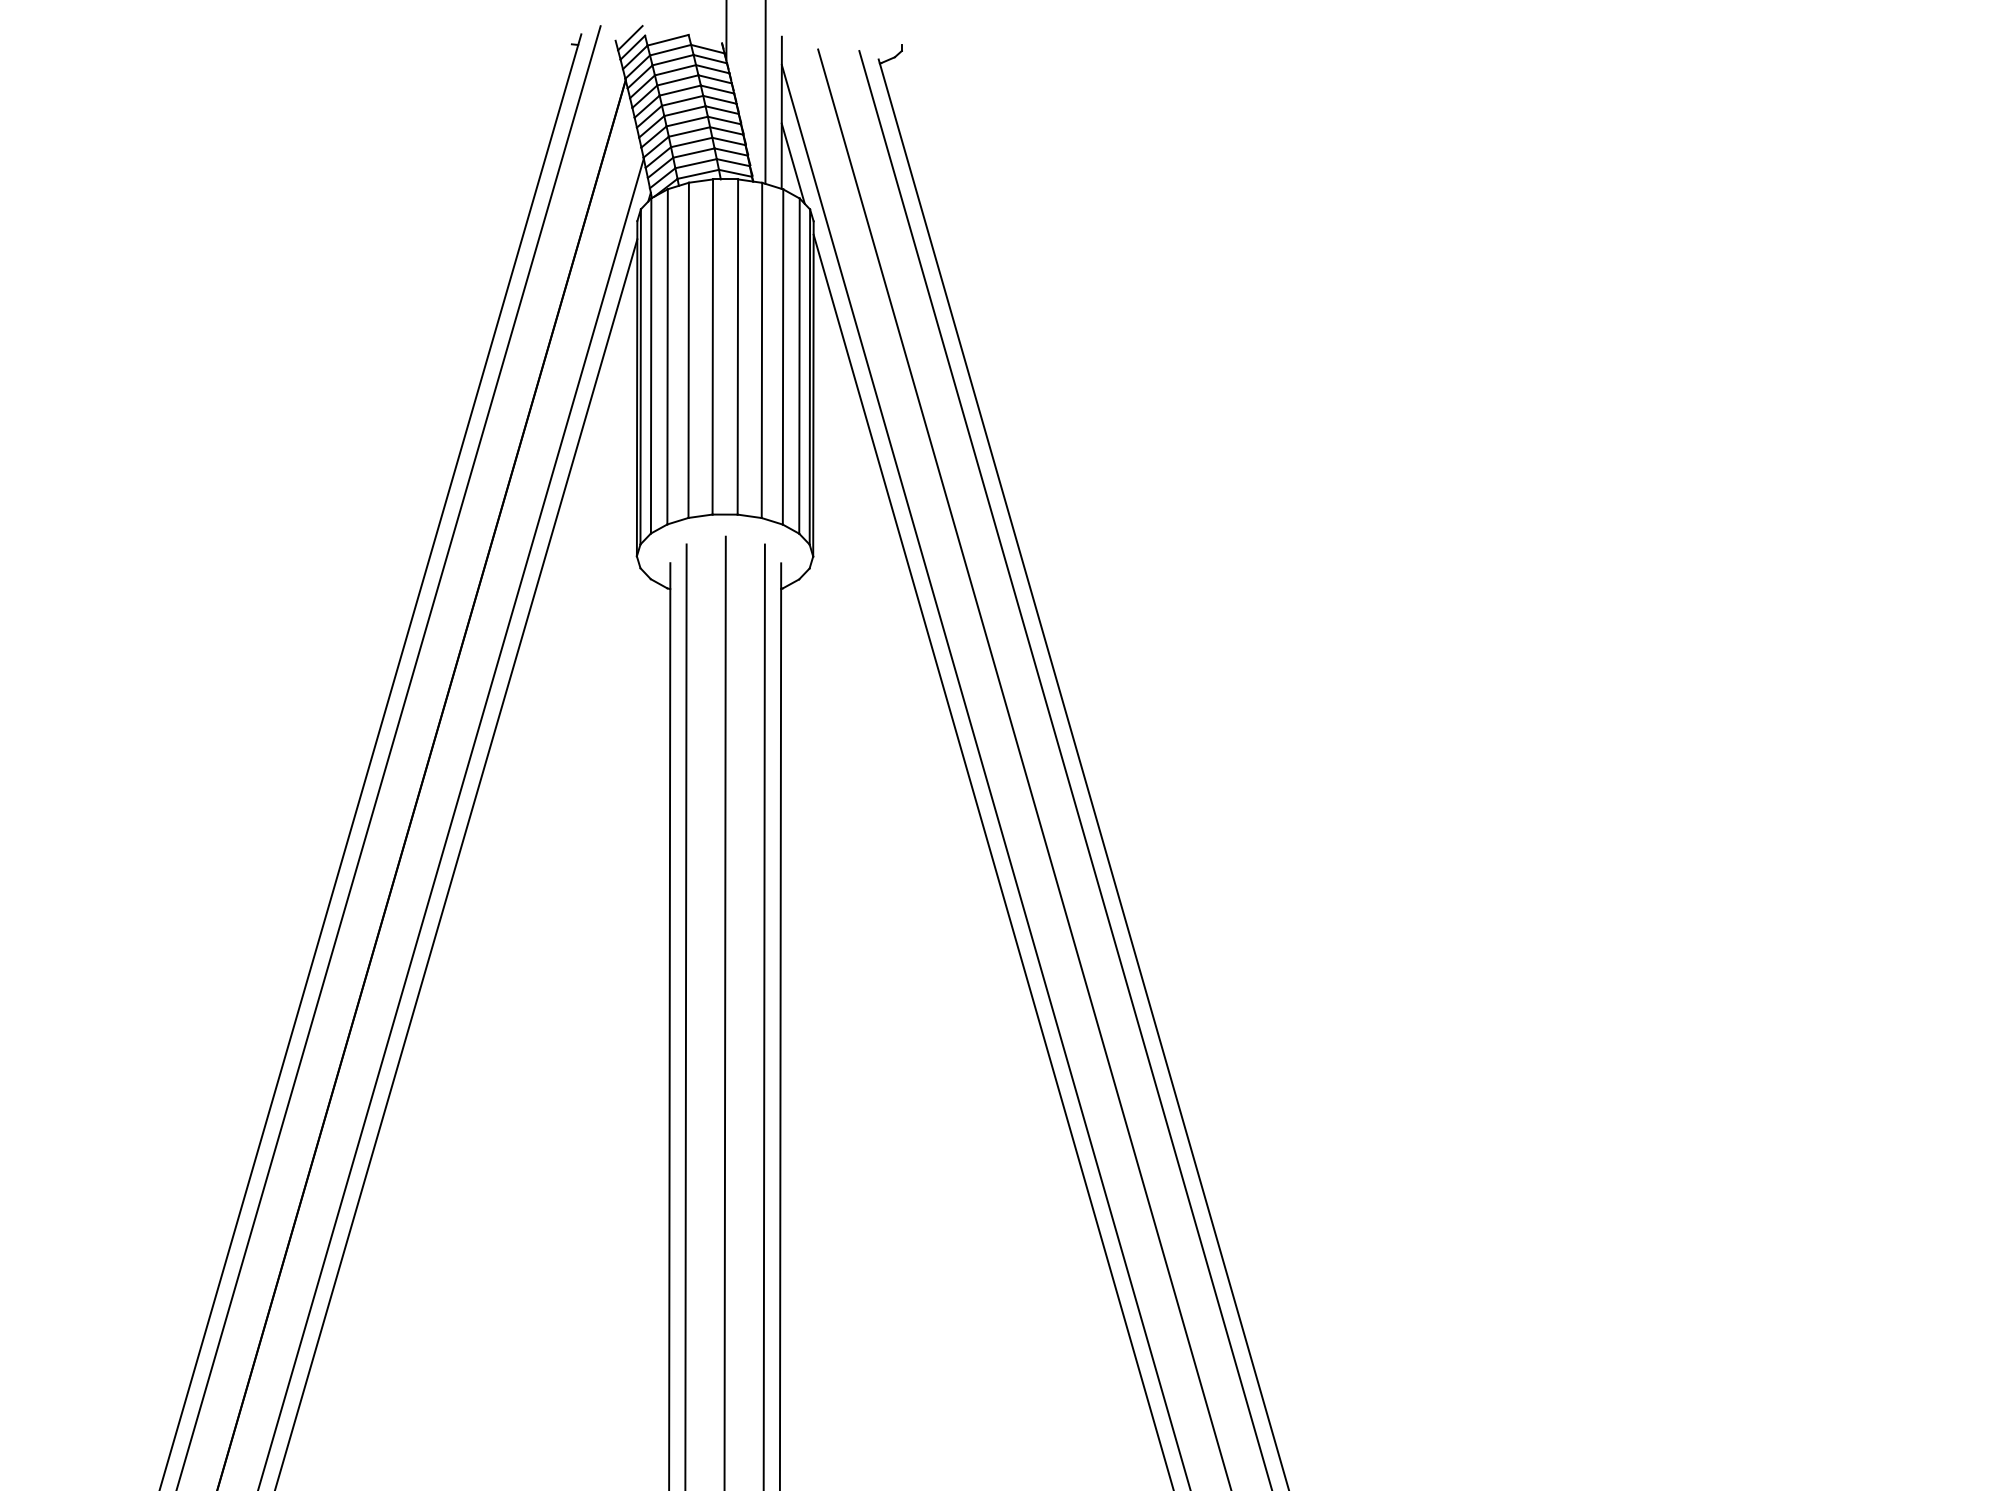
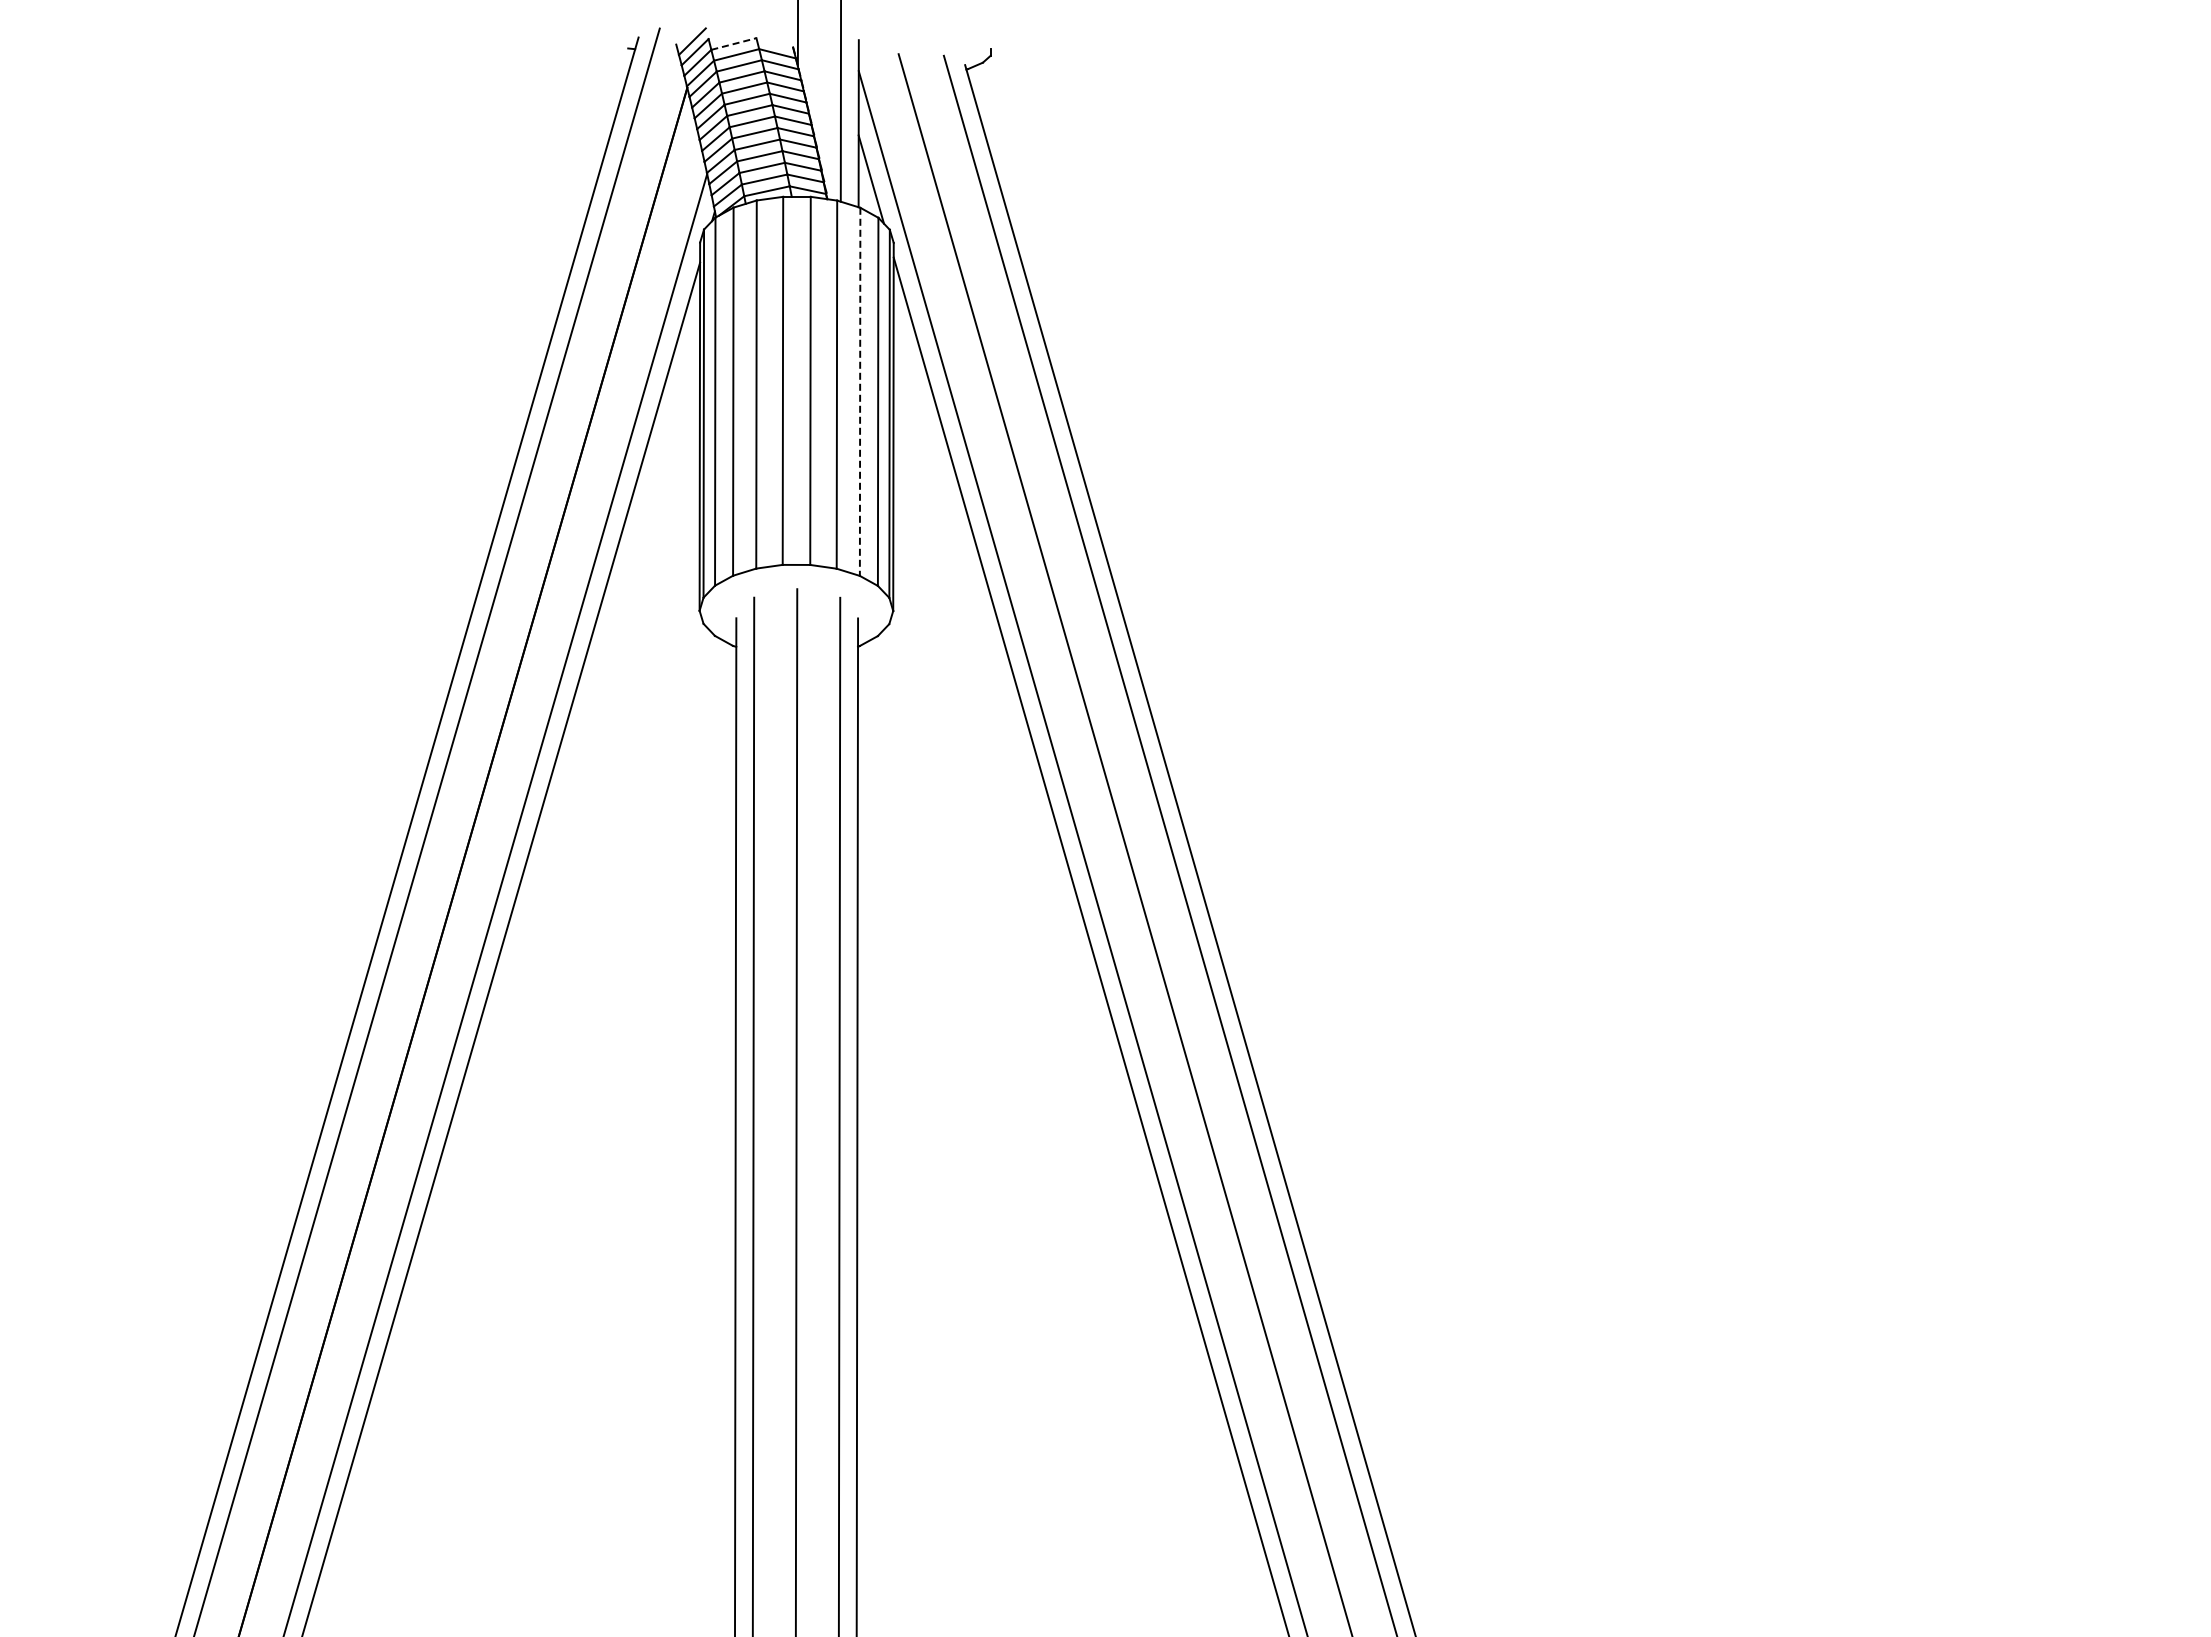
line: (668, 39) -> (734, 43), solid -> dashed
line: (783, 357) -> (860, 392), solid -> dashed

